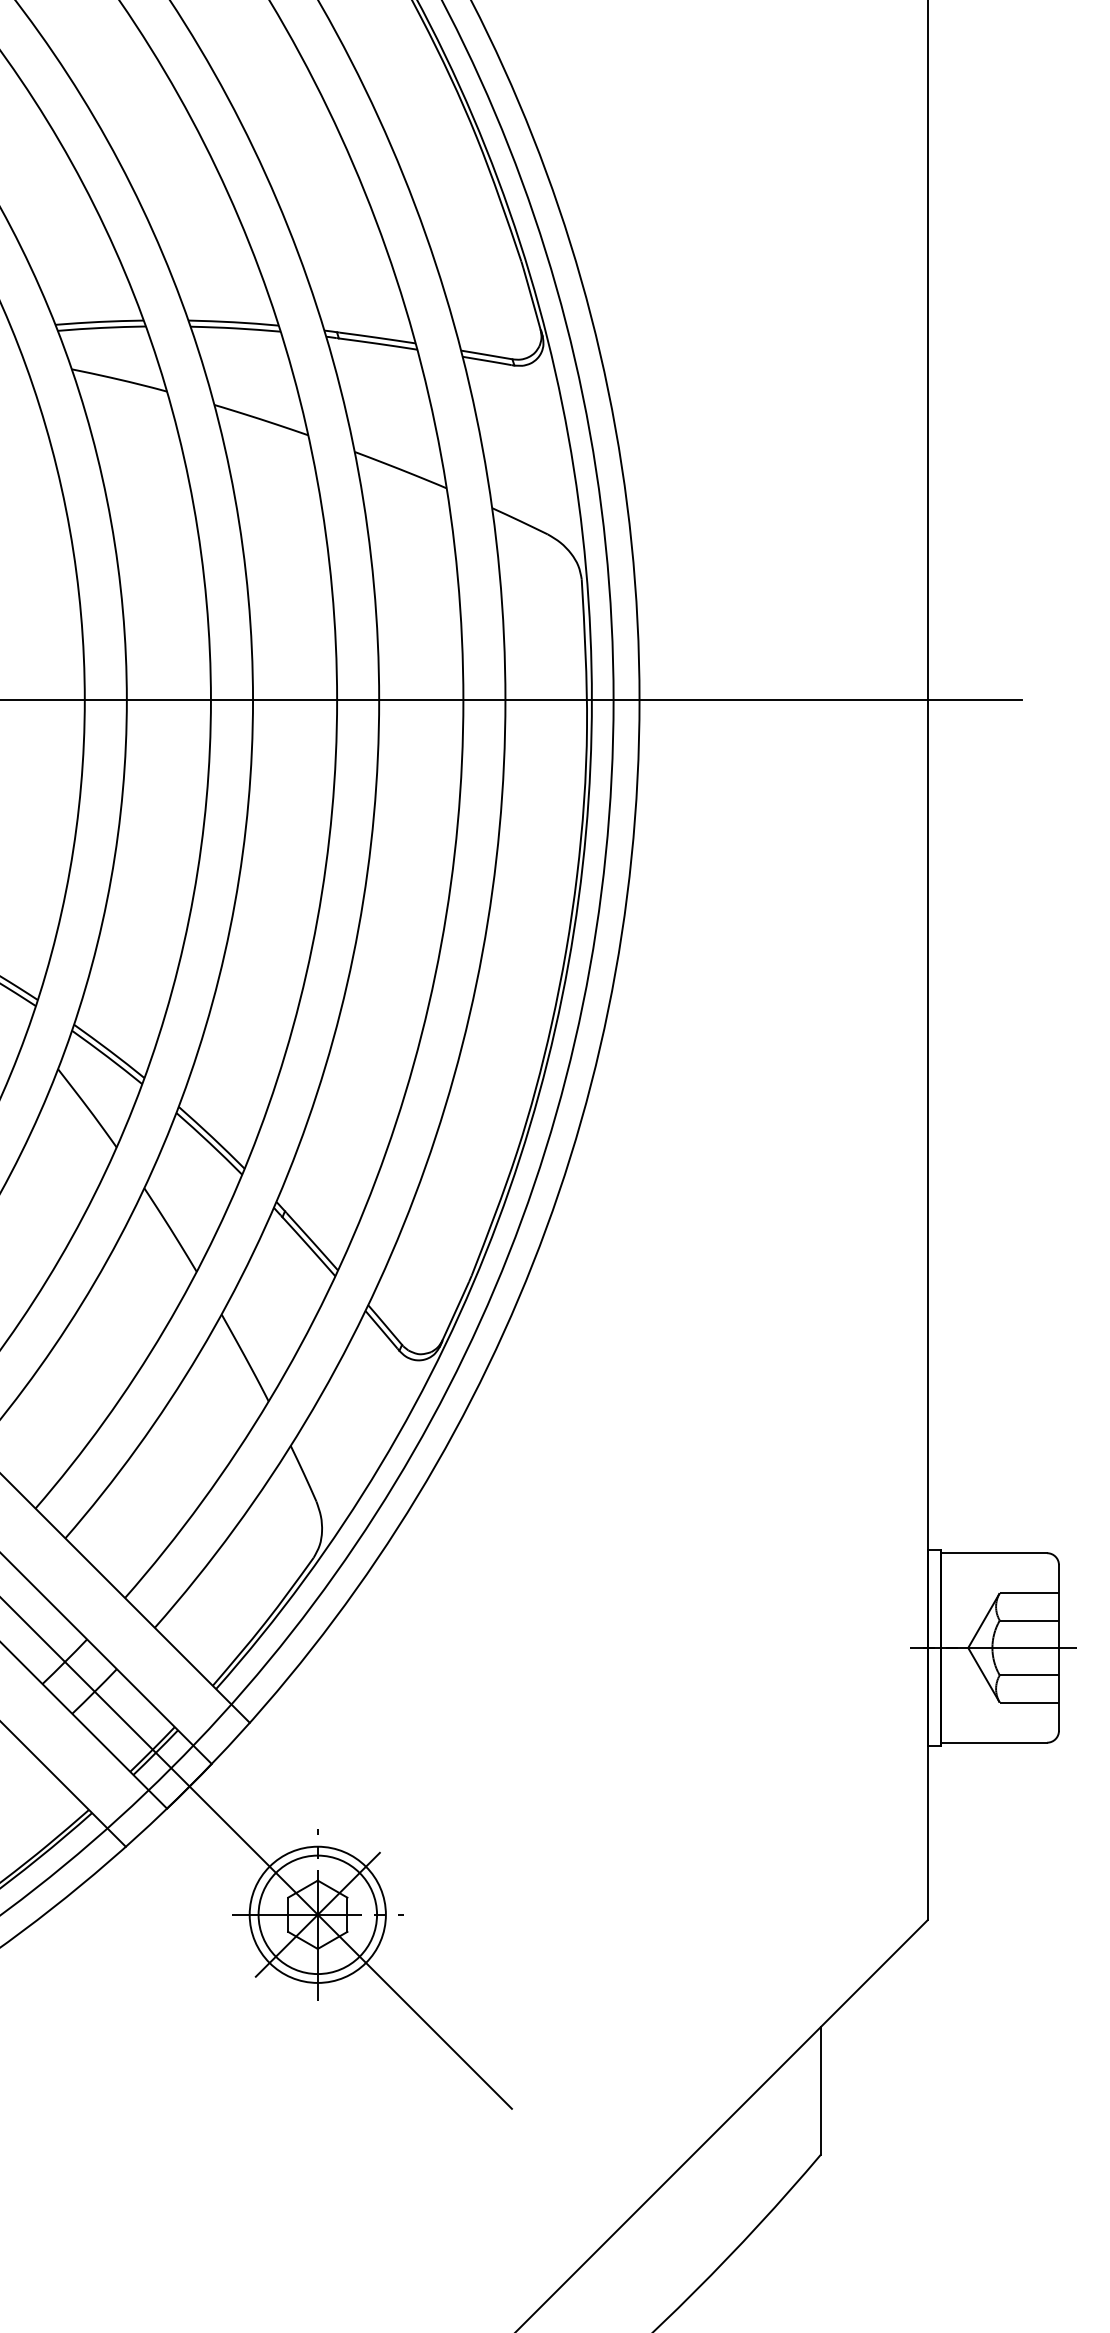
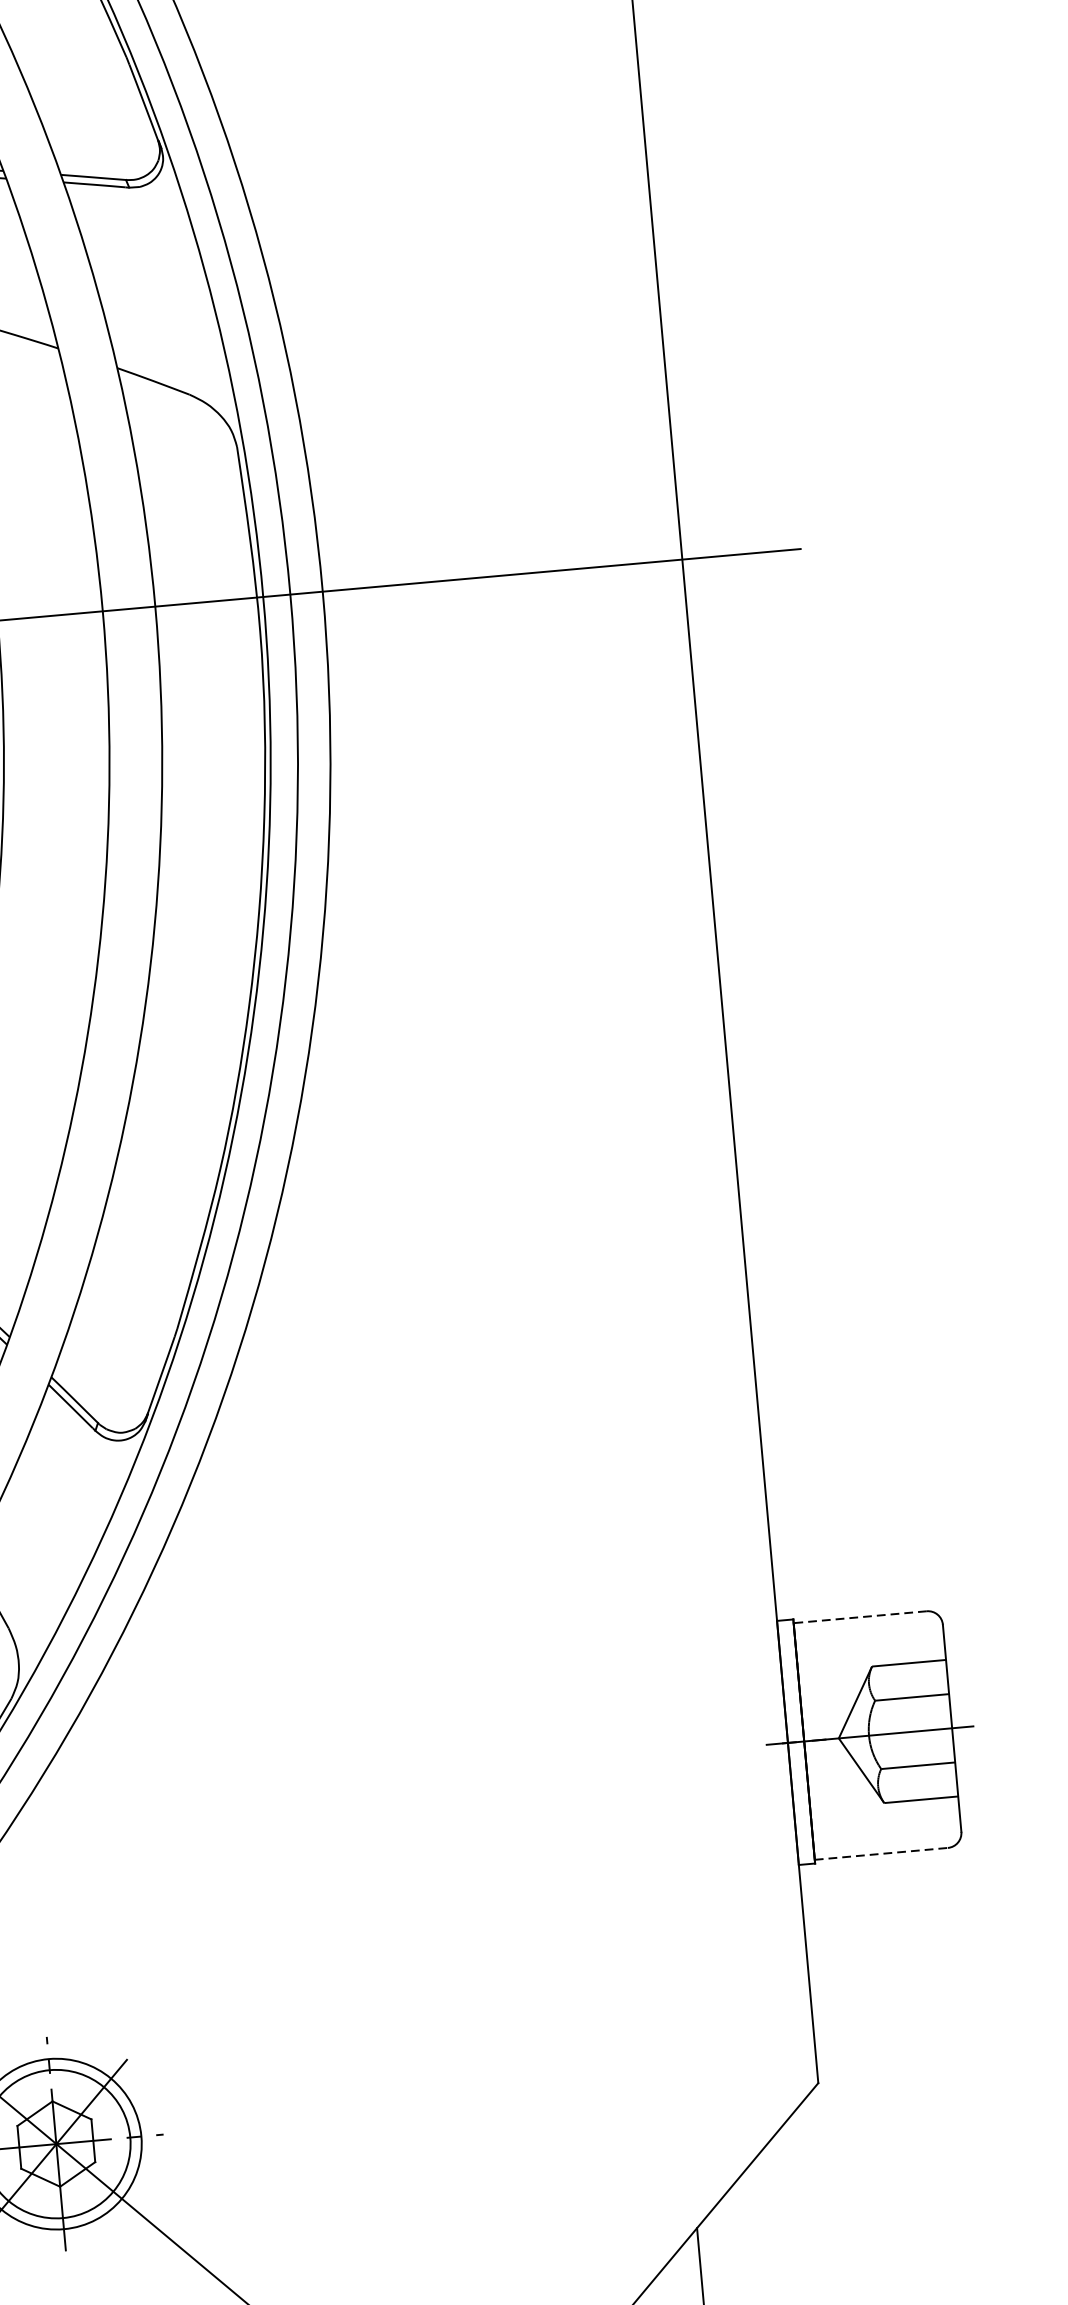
line: (993, 1553) -> (859, 1617), solid -> dashed
line: (994, 1742) -> (882, 1853), solid -> dashed

